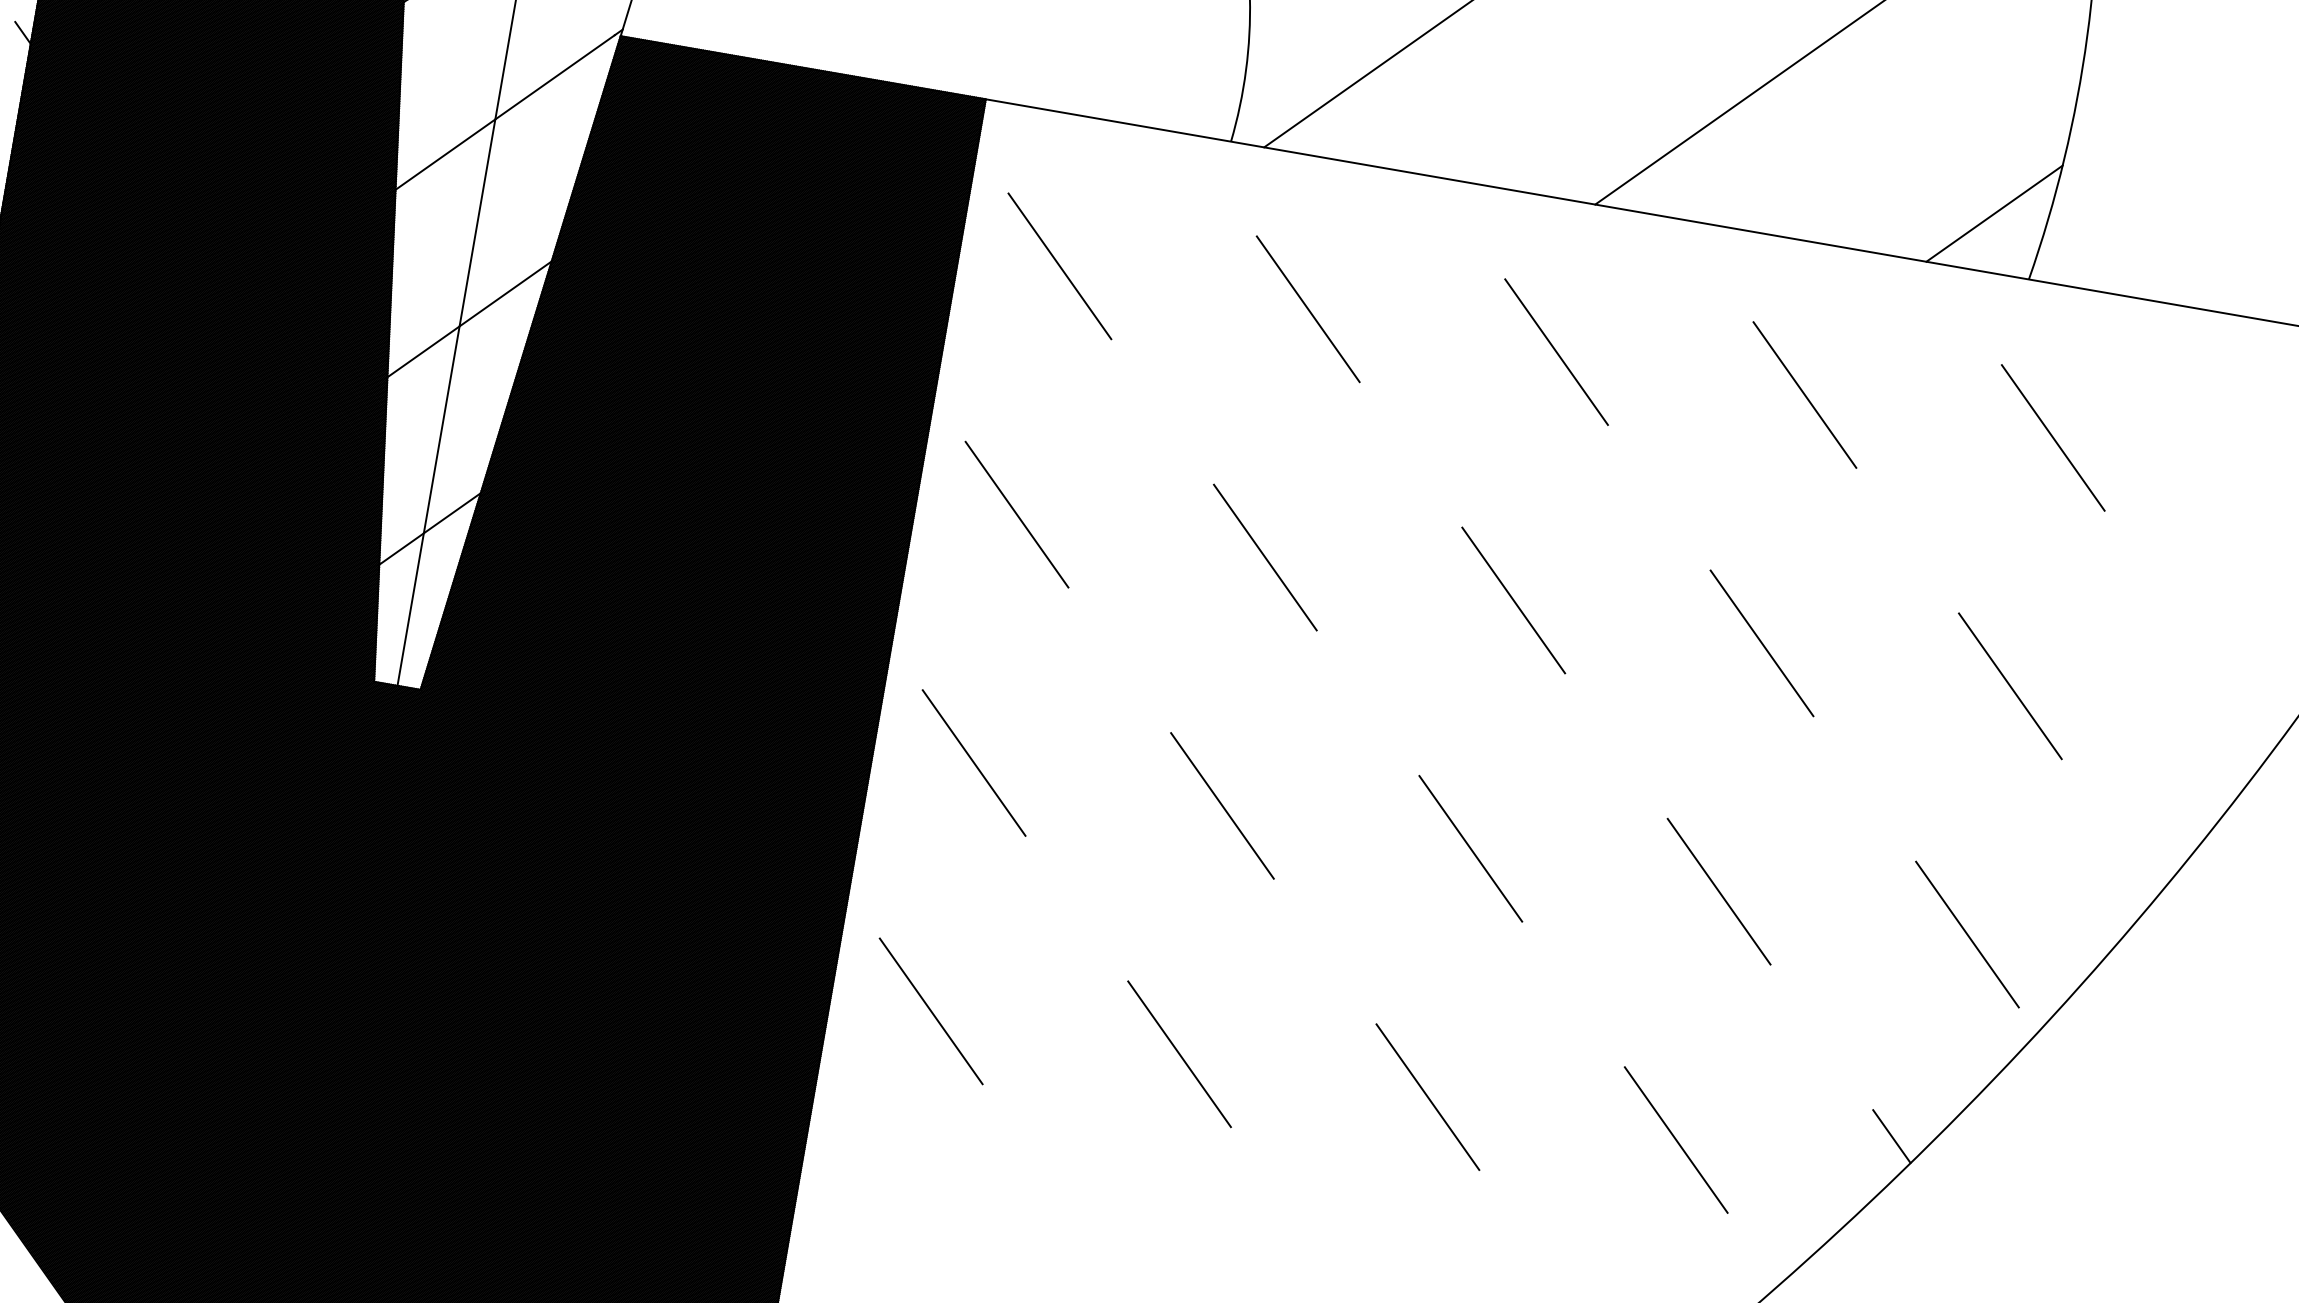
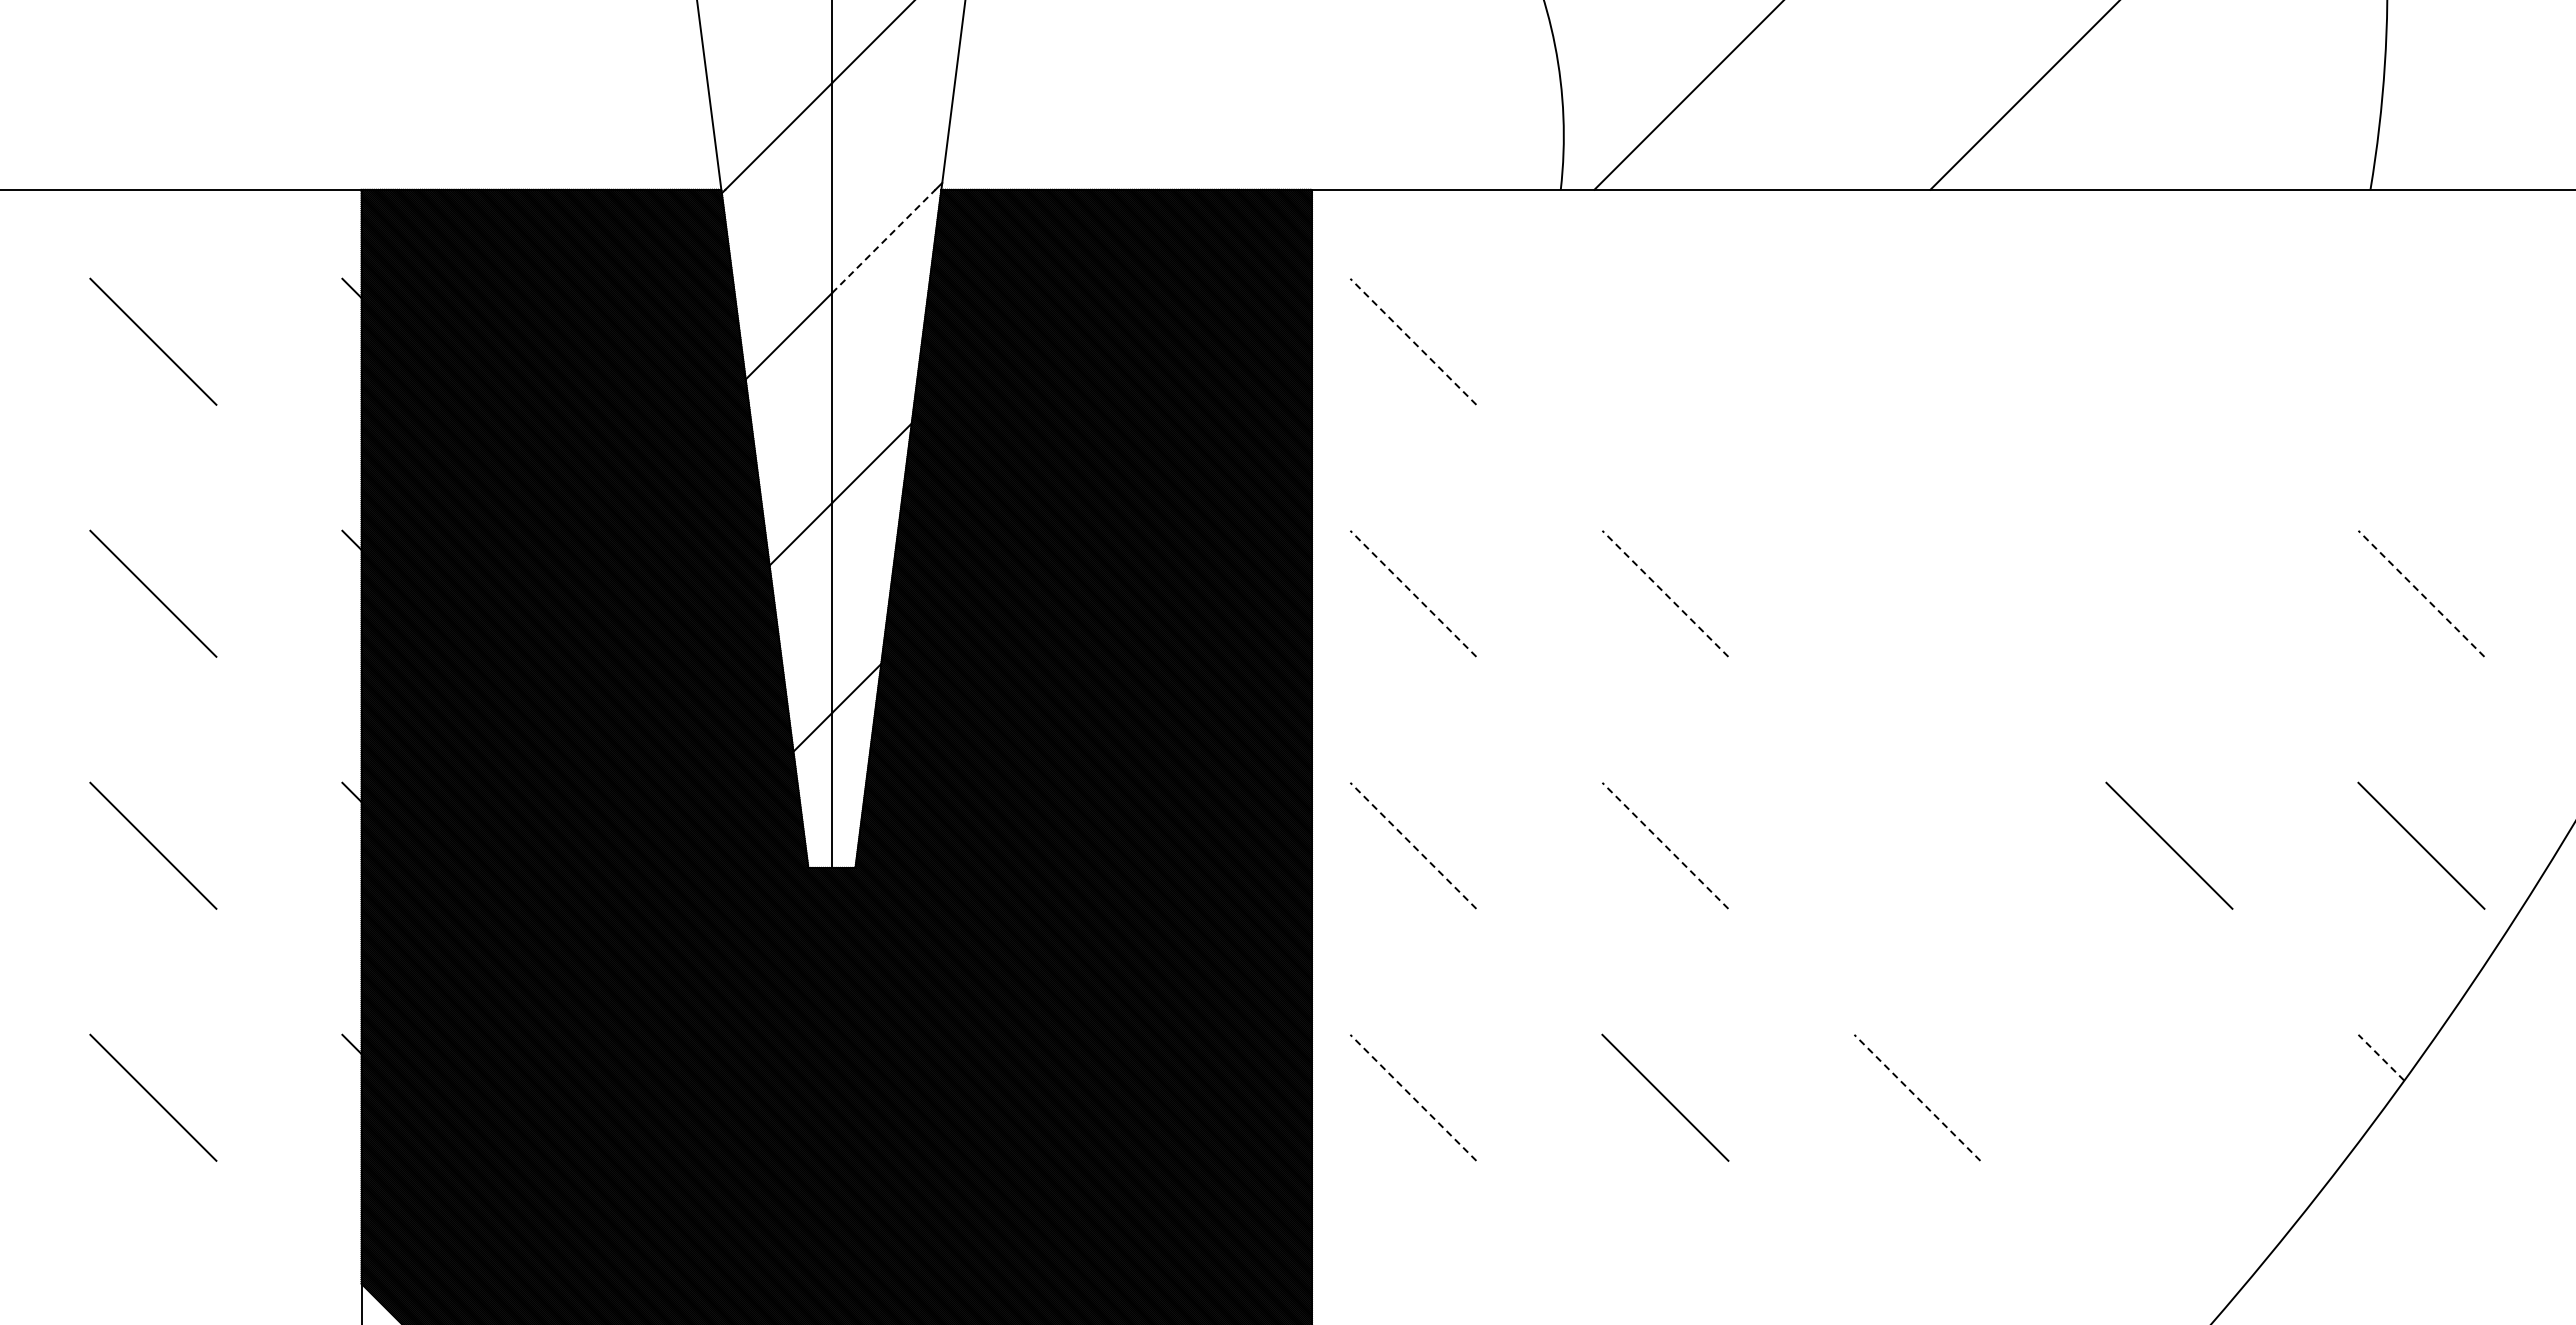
line: (555, 77) -> (884, 241), solid -> dashed
line: (1994, 213) -> (2325, 130), removed
line: (1060, 266) -> (1413, 341), solid -> dashed
line: (1308, 308) -> (1665, 341), removed
line: (1556, 351) -> (1917, 341), removed
line: (1805, 394) -> (2169, 341), removed
line: (2053, 437) -> (2421, 341), removed
line: (1017, 514) -> (1413, 593), solid -> dashed
line: (1265, 557) -> (1665, 593), solid -> dashed
line: (1513, 600) -> (1917, 593), removed
line: (1762, 643) -> (2169, 593), removed
line: (2010, 685) -> (2421, 593), solid -> dashed
line: (974, 762) -> (1413, 845), solid -> dashed
line: (1222, 805) -> (1665, 845), solid -> dashed
line: (1470, 848) -> (1917, 845), removed
line: (931, 1011) -> (1413, 1097), solid -> dashed
line: (1428, 1096) -> (1917, 1097), solid -> dashed
line: (1891, 1136) -> (2380, 1057), solid -> dashed
line: (1676, 1139) -> (2169, 1097), removed

